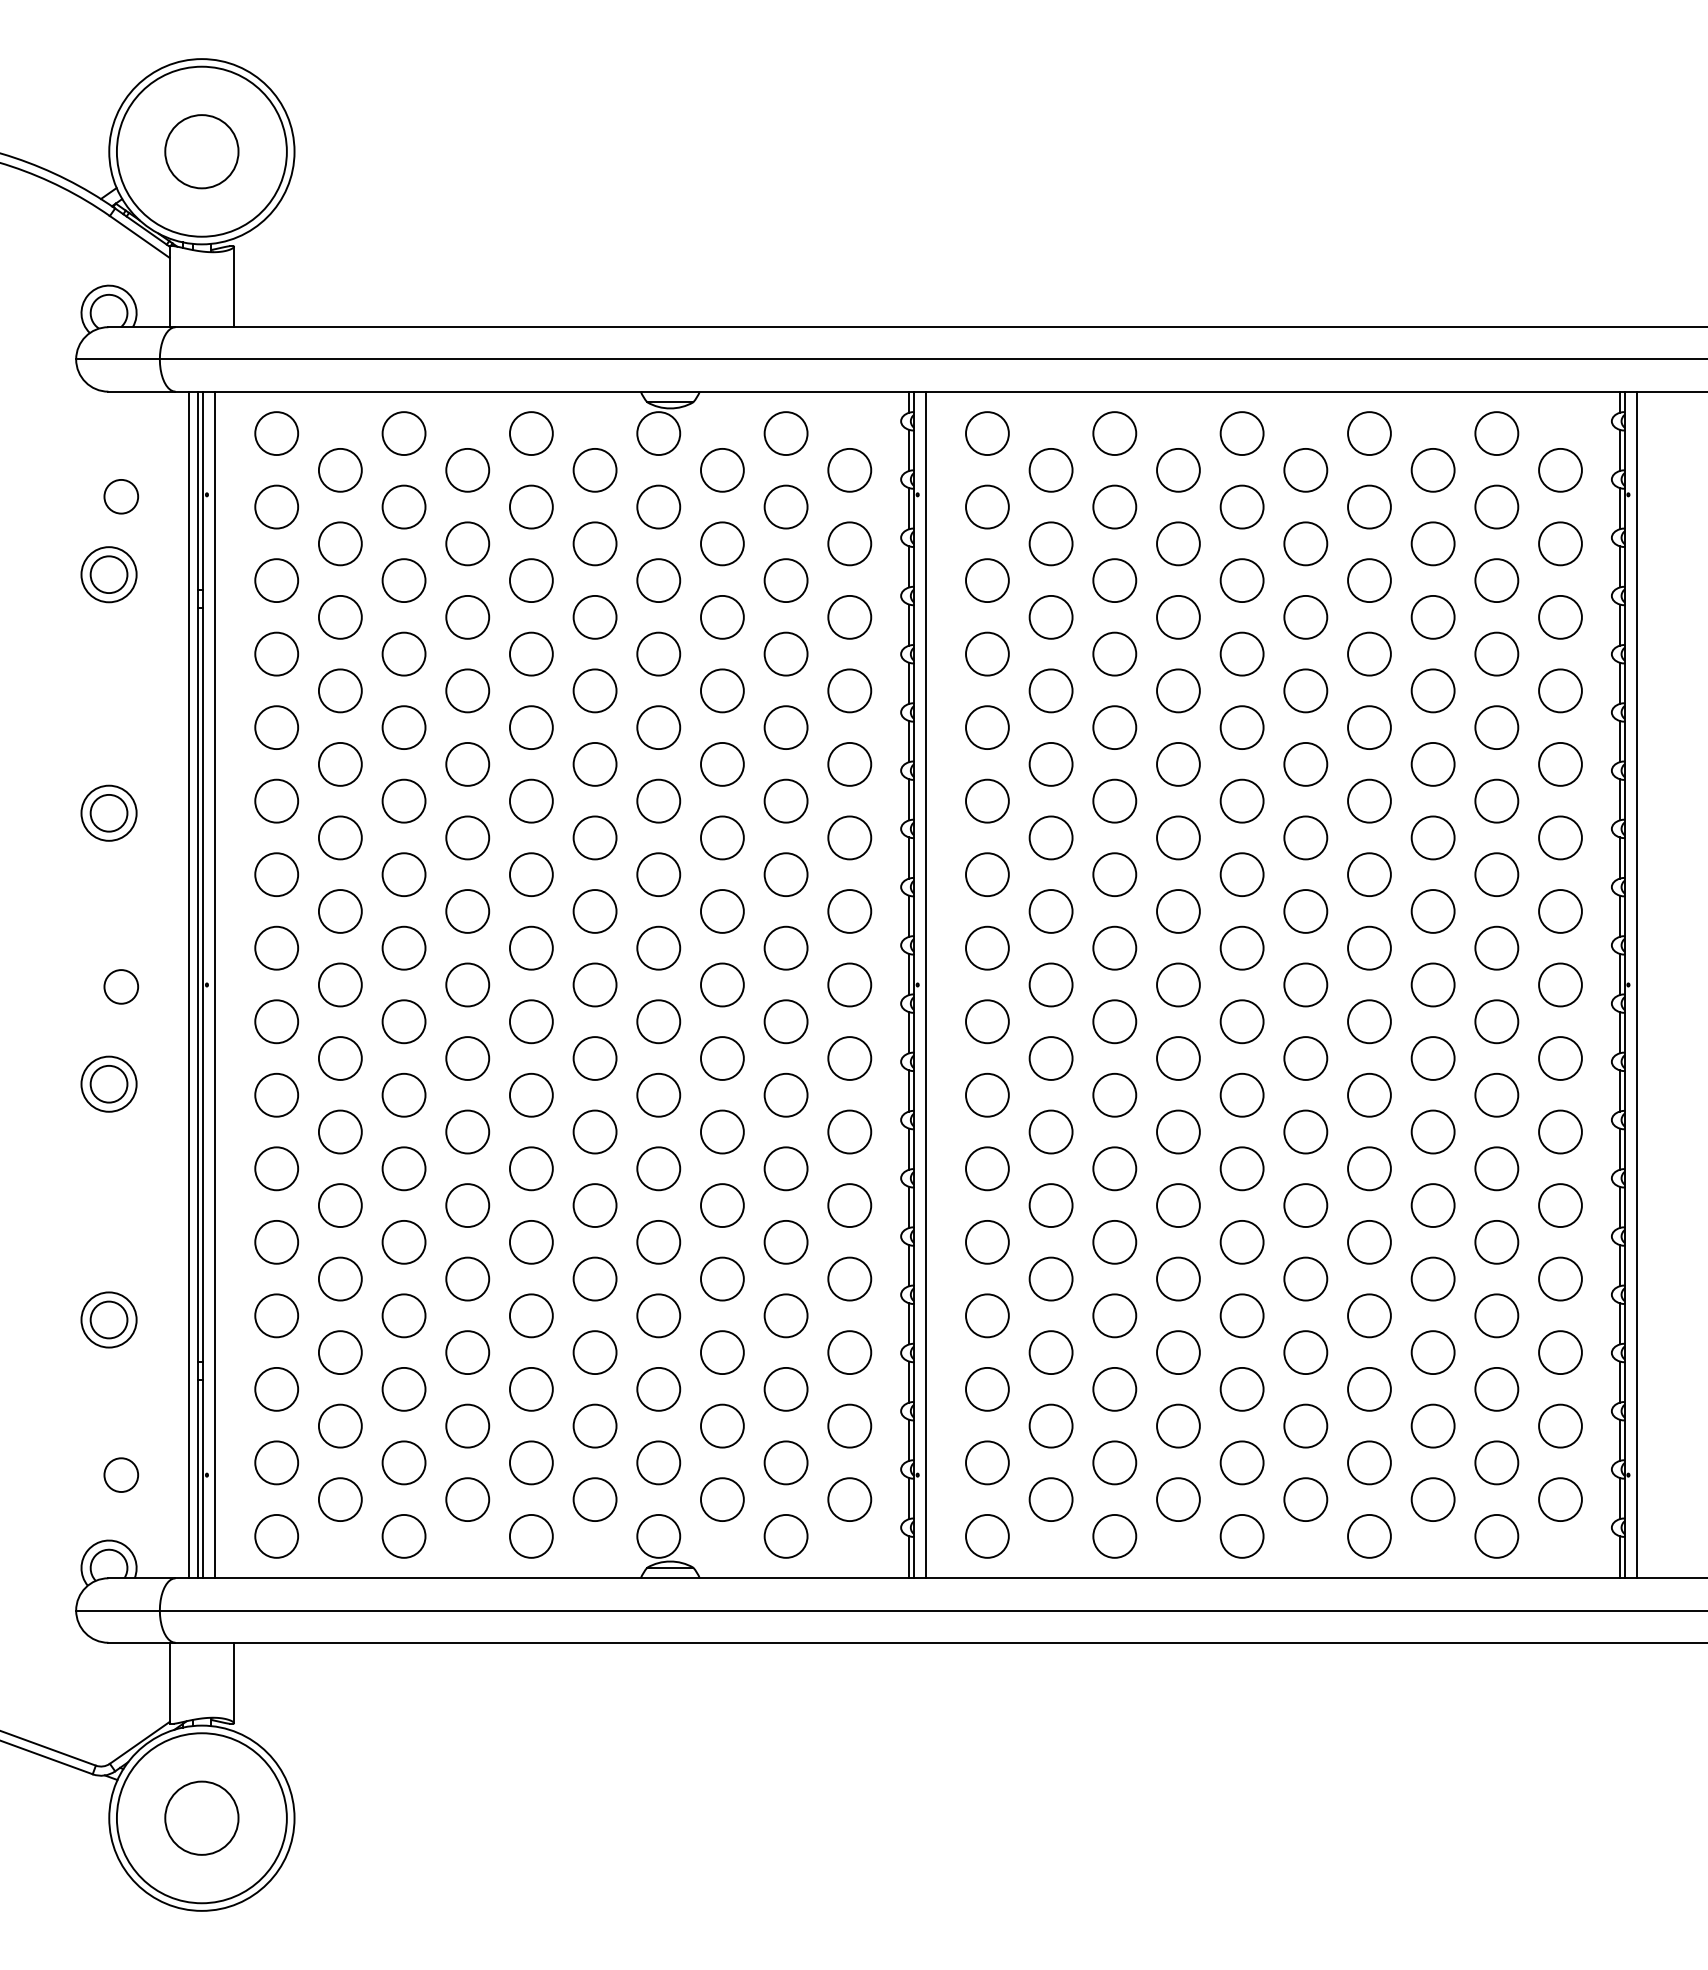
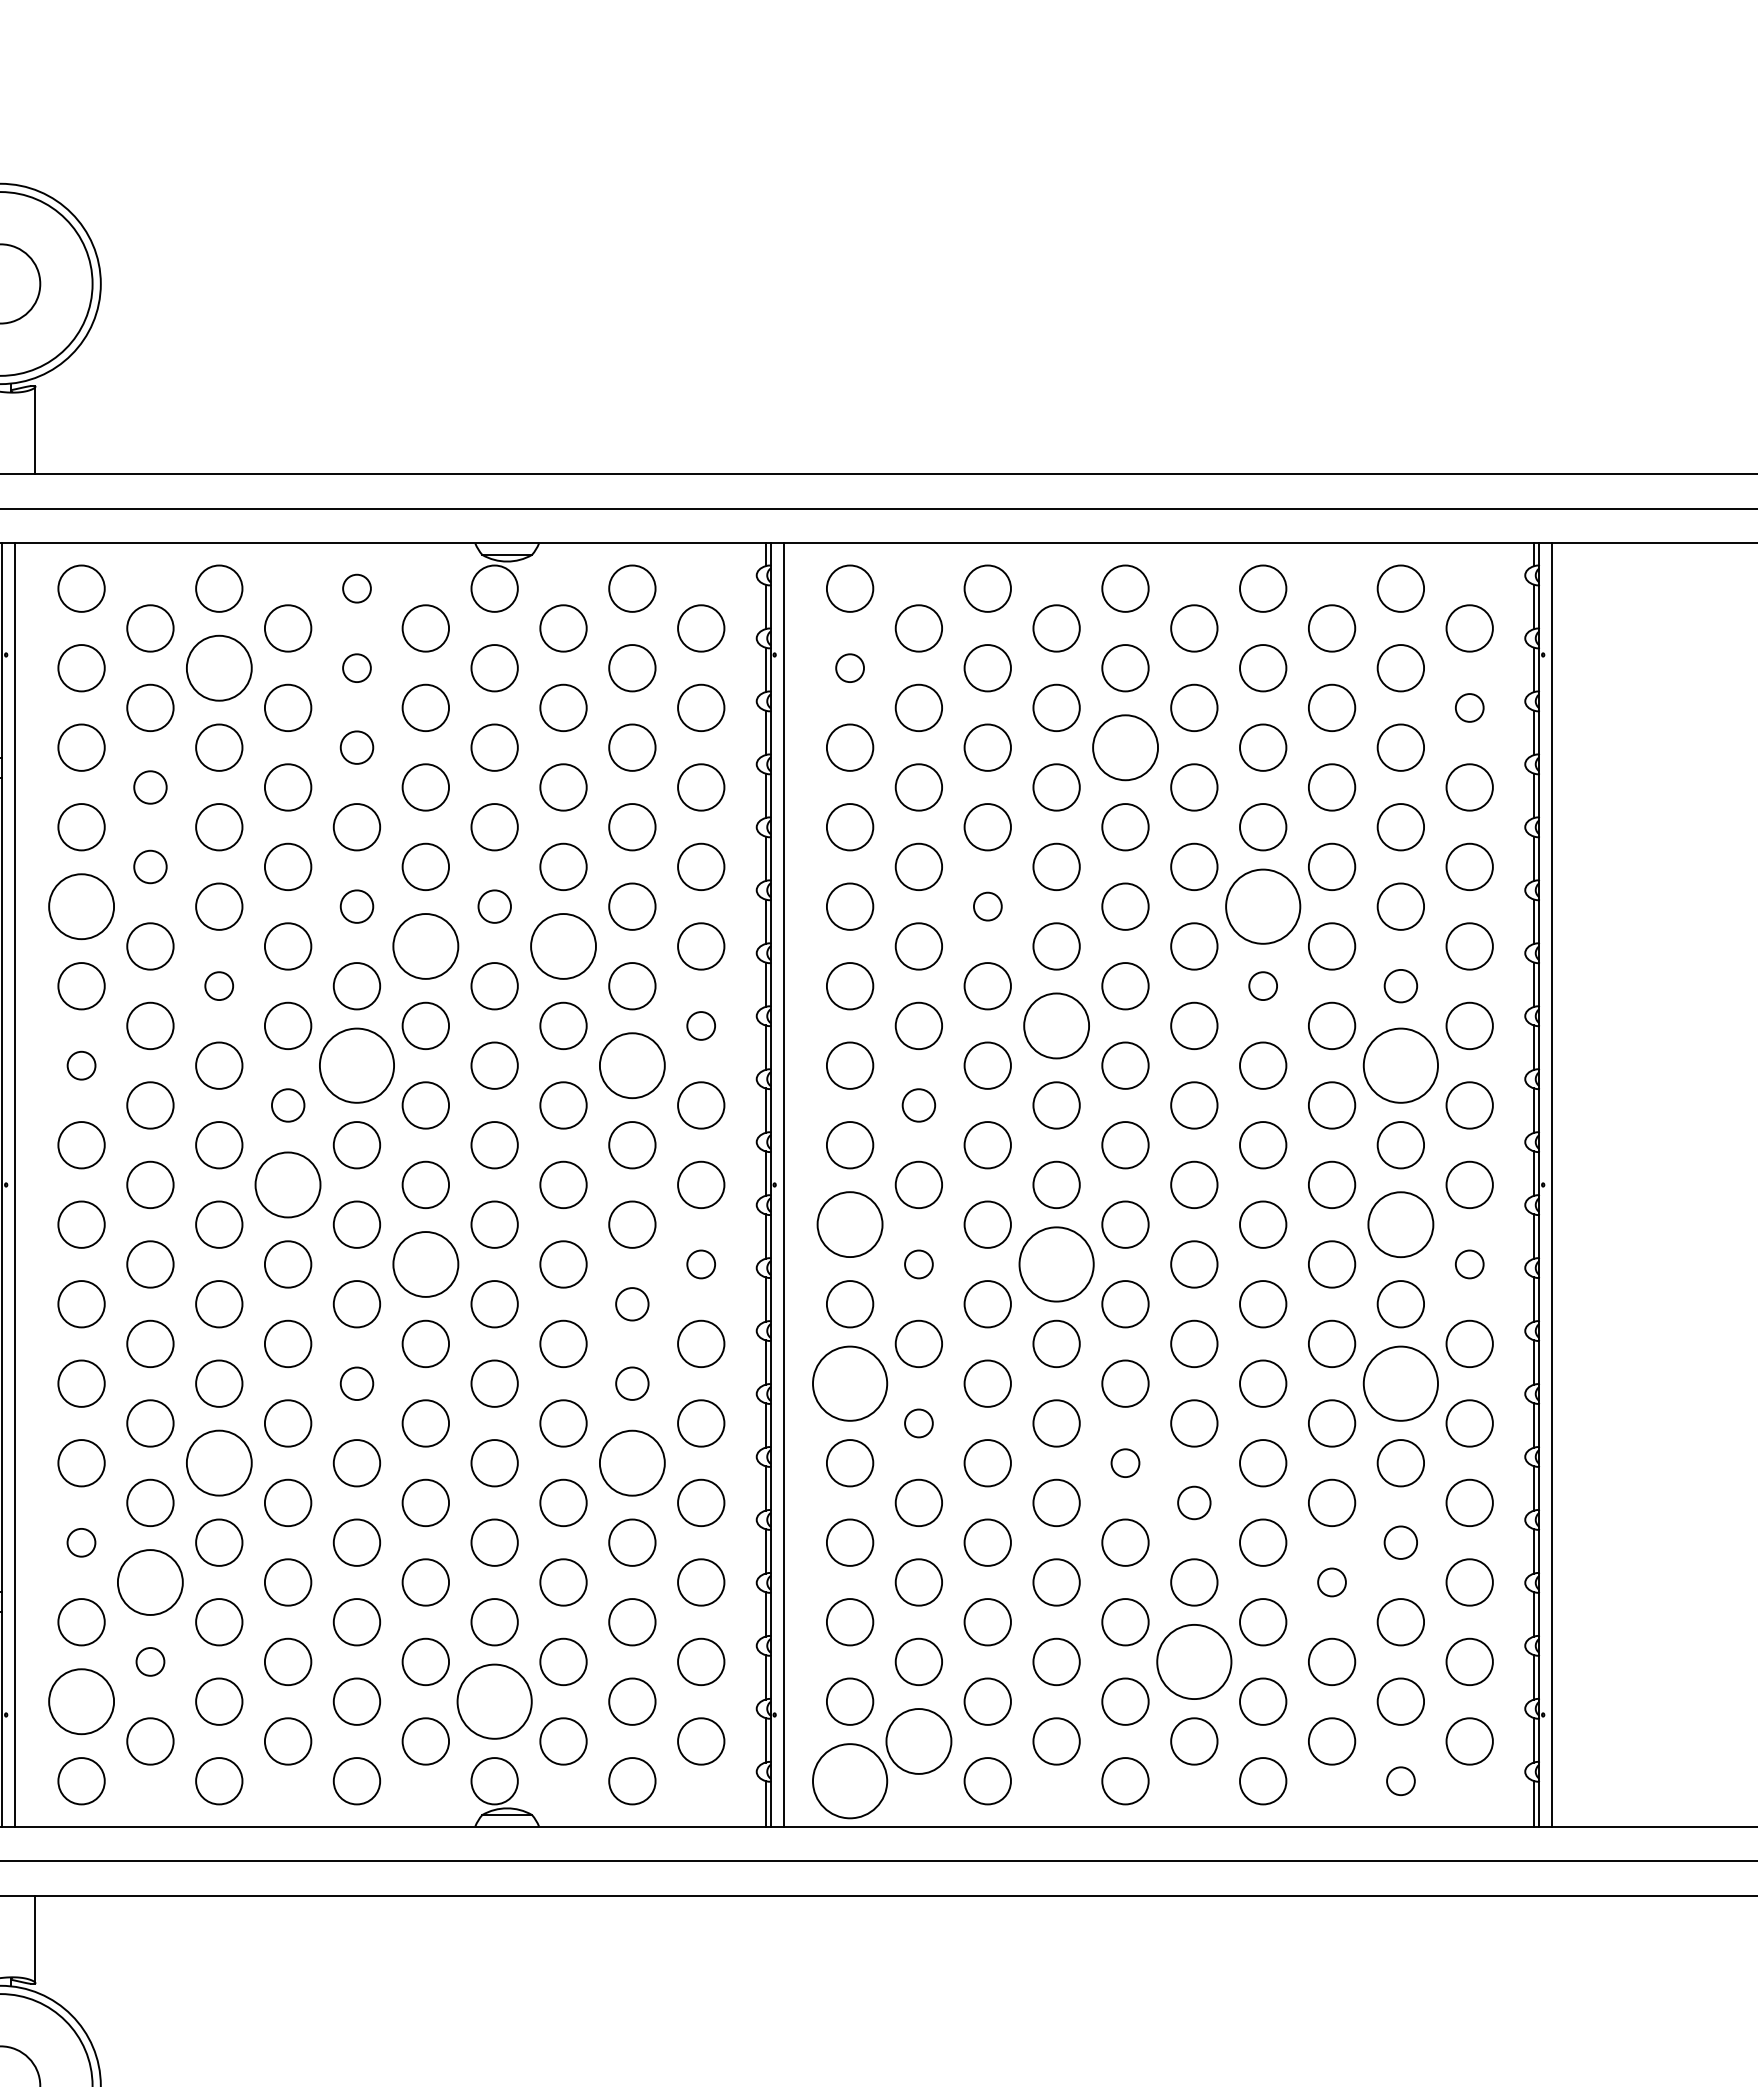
circle: (531, 433) -> (357, 588), size x0.6
circle: (403, 506) -> (218, 667), size x1.4
circle: (530, 506) -> (355, 667), size x0.6
circle: (987, 506) -> (850, 667), size x0.6
circle: (1560, 543) -> (1469, 707), size x0.6
circle: (531, 580) -> (357, 747), size x0.7
circle: (1241, 580) -> (1124, 747), size x1.4
circle: (340, 617) -> (150, 787), size x0.7
circle: (340, 690) -> (150, 866), size x0.7
circle: (276, 727) -> (81, 906), size x1.4
circle: (531, 727) -> (357, 906), size x0.7
circle: (658, 727) -> (494, 906), size x0.7
circle: (1114, 727) -> (987, 906), size x0.6
circle: (1369, 727) -> (1263, 906), size x1.6
circle: (594, 763) -> (425, 945), size x1.4
circle: (721, 763) -> (562, 945), size x1.4
circle: (403, 800) -> (218, 985), size x0.6
circle: (1369, 800) -> (1263, 985), size x0.6
circle: (1496, 800) -> (1400, 985), size x0.7
circle: (849, 837) -> (700, 1025), size x0.6
circle: (1178, 837) -> (1056, 1025), size x1.4
circle: (276, 874) -> (81, 1065), size x0.6
circle: (530, 874) -> (355, 1065), size x1.6
circle: (785, 874) -> (631, 1065), size x1.4
circle: (1496, 874) -> (1400, 1065), size x1.6
circle: (467, 911) -> (287, 1105), size x0.7
circle: (1050, 911) -> (918, 1105), size x0.7
circle: (467, 984) -> (287, 1184), size x1.4
circle: (987, 1021) -> (850, 1224), size x1.4
circle: (1496, 1021) -> (1400, 1224), size x1.4
circle: (594, 1058) -> (425, 1264), size x1.4
circle: (849, 1058) -> (700, 1264), size x0.6
circle: (1050, 1058) -> (918, 1264), size x0.6
circle: (1178, 1058) -> (1056, 1264), size x1.6
circle: (1560, 1058) -> (1469, 1264), size x0.6
circle: (785, 1095) -> (631, 1304), size x0.7
circle: (531, 1168) -> (357, 1383), size x0.7
circle: (785, 1168) -> (631, 1383), size x0.7
circle: (987, 1168) -> (850, 1383), size x1.6
circle: (1496, 1168) -> (1400, 1383), size x1.6
circle: (1050, 1205) -> (918, 1423), size x0.6
circle: (785, 1241) -> (631, 1462), size x1.4
circle: (1241, 1241) -> (1124, 1462), size x0.6
circle: (403, 1242) -> (218, 1463), size x1.4
circle: (1305, 1278) -> (1194, 1502), size x0.7
circle: (276, 1315) -> (81, 1542), size x0.6
circle: (1496, 1315) -> (1400, 1542), size x0.7
circle: (340, 1352) -> (150, 1582), size x1.4
circle: (1432, 1352) -> (1331, 1582), size x0.6
circle: (340, 1425) -> (150, 1661), size x0.6
circle: (1305, 1425) -> (1194, 1661), size x1.6
circle: (276, 1462) -> (81, 1701), size x1.4
circle: (658, 1462) -> (494, 1701), size x1.6
circle: (1050, 1499) -> (918, 1741), size x1.4
circle: (987, 1535) -> (850, 1780), size x1.6
circle: (1496, 1536) -> (1400, 1781), size x0.6

